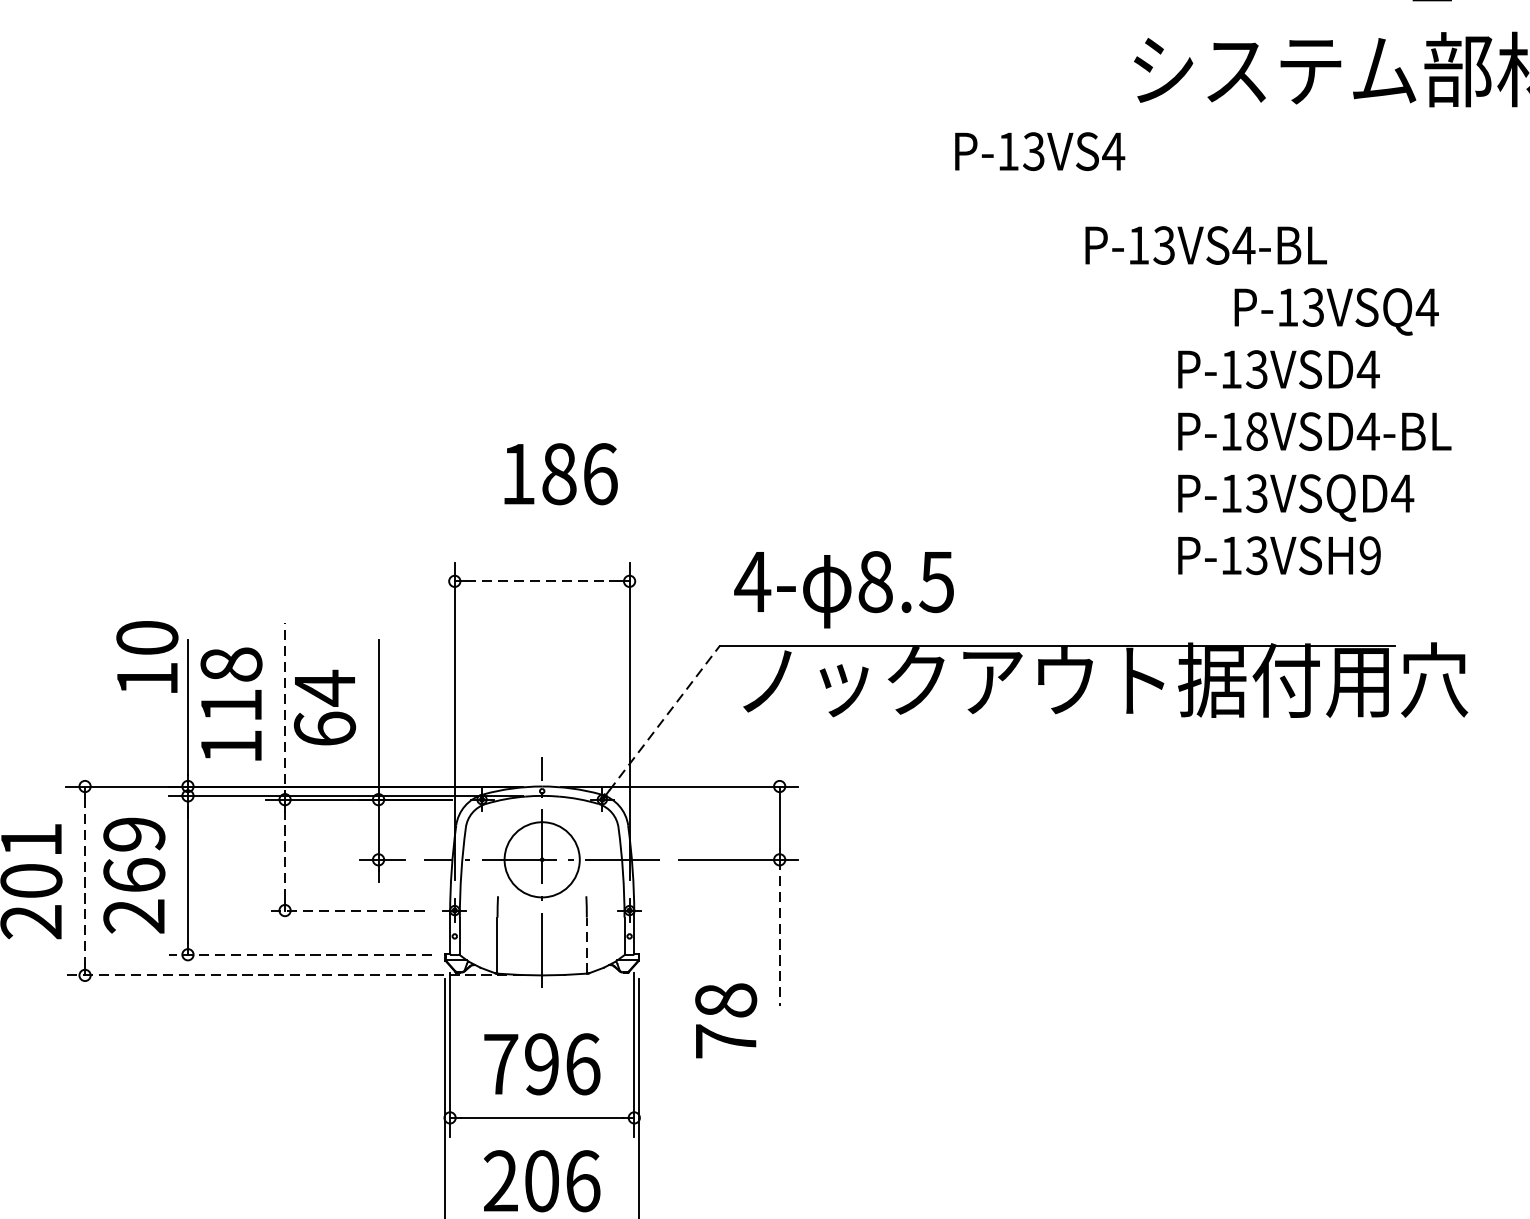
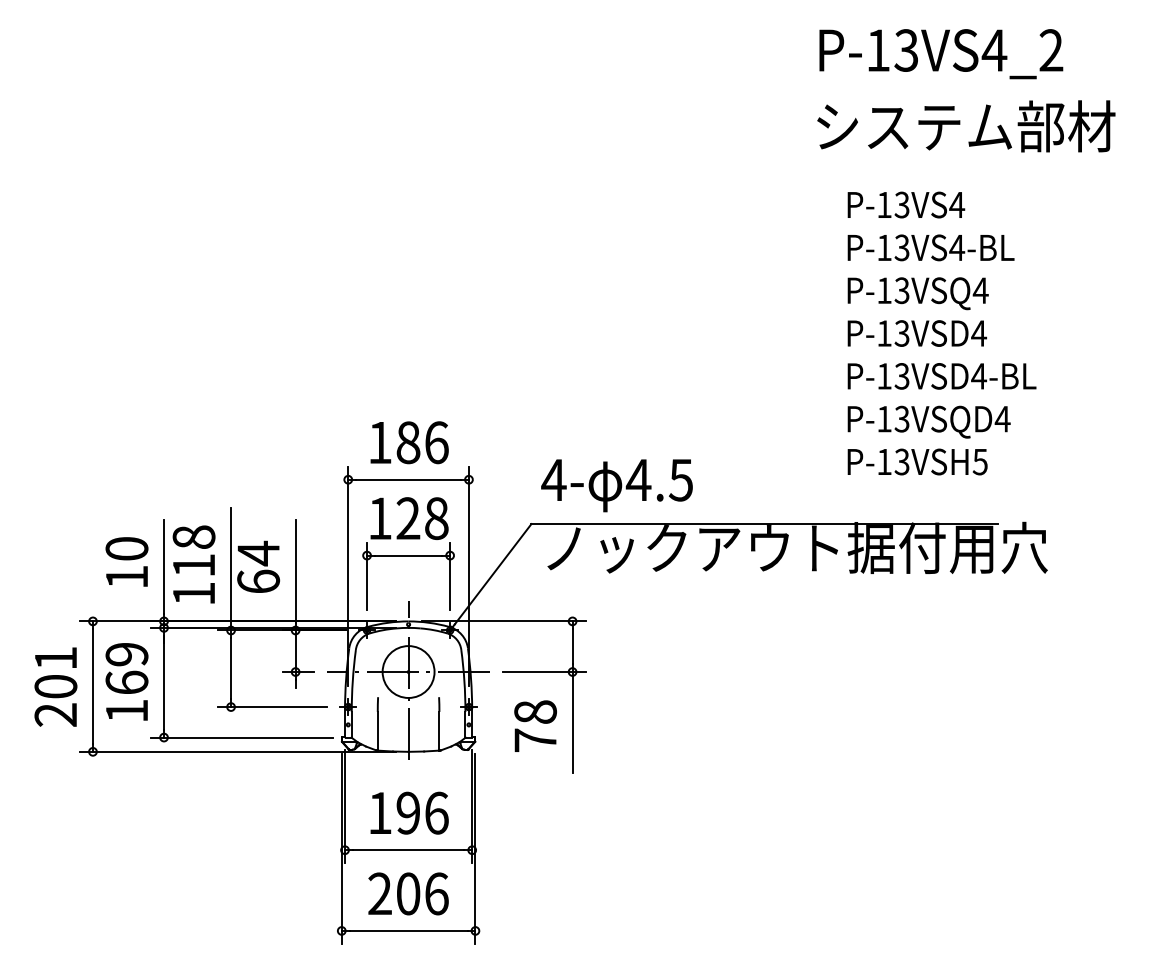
text: (1040, 150) -> (906, 204), moved
text: (1205, 244) -> (930, 247), moved
text: (1335, 311) -> (917, 293), moved
text: (1256, 431) -> (901, 376), P-18VSD4-BL -> P-13VSD4-BL
text: (560, 473) -> (409, 442), moved
text: (1369, 554) -> (979, 461), P-13VSH9 -> P-13VSH5
line: (542, 580) -> (408, 479), dashed -> solid
text: (875, 580) -> (638, 479), 8.5 -> 4.5
text: (146, 656) -> (126, 561), moved
part: (542, 688) -> (408, 553), added
line: (285, 709) -> (231, 568), dashed -> solid
line: (665, 717) -> (493, 573), dashed -> solid
line: (285, 854) -> (231, 668), dashed -> solid
line: (84, 882) -> (92, 687), dashed -> solid
line: (345, 911) -> (272, 707), dashed -> solid
text: (133, 915) -> (126, 710), 269 -> 169
line: (779, 932) -> (572, 722), dashed -> solid
line: (586, 944) -> (439, 730), dashed -> solid
line: (300, 954) -> (241, 737), dashed -> solid
line: (294, 974) -> (237, 751), dashed -> solid
text: (725, 1019) -> (535, 725), moved
text: (500, 1063) -> (379, 812), 796 -> 196

